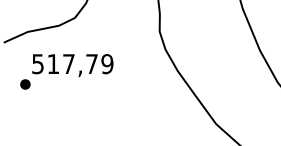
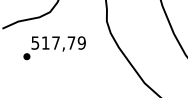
text: (66, 72) -> (54, 48), moved

